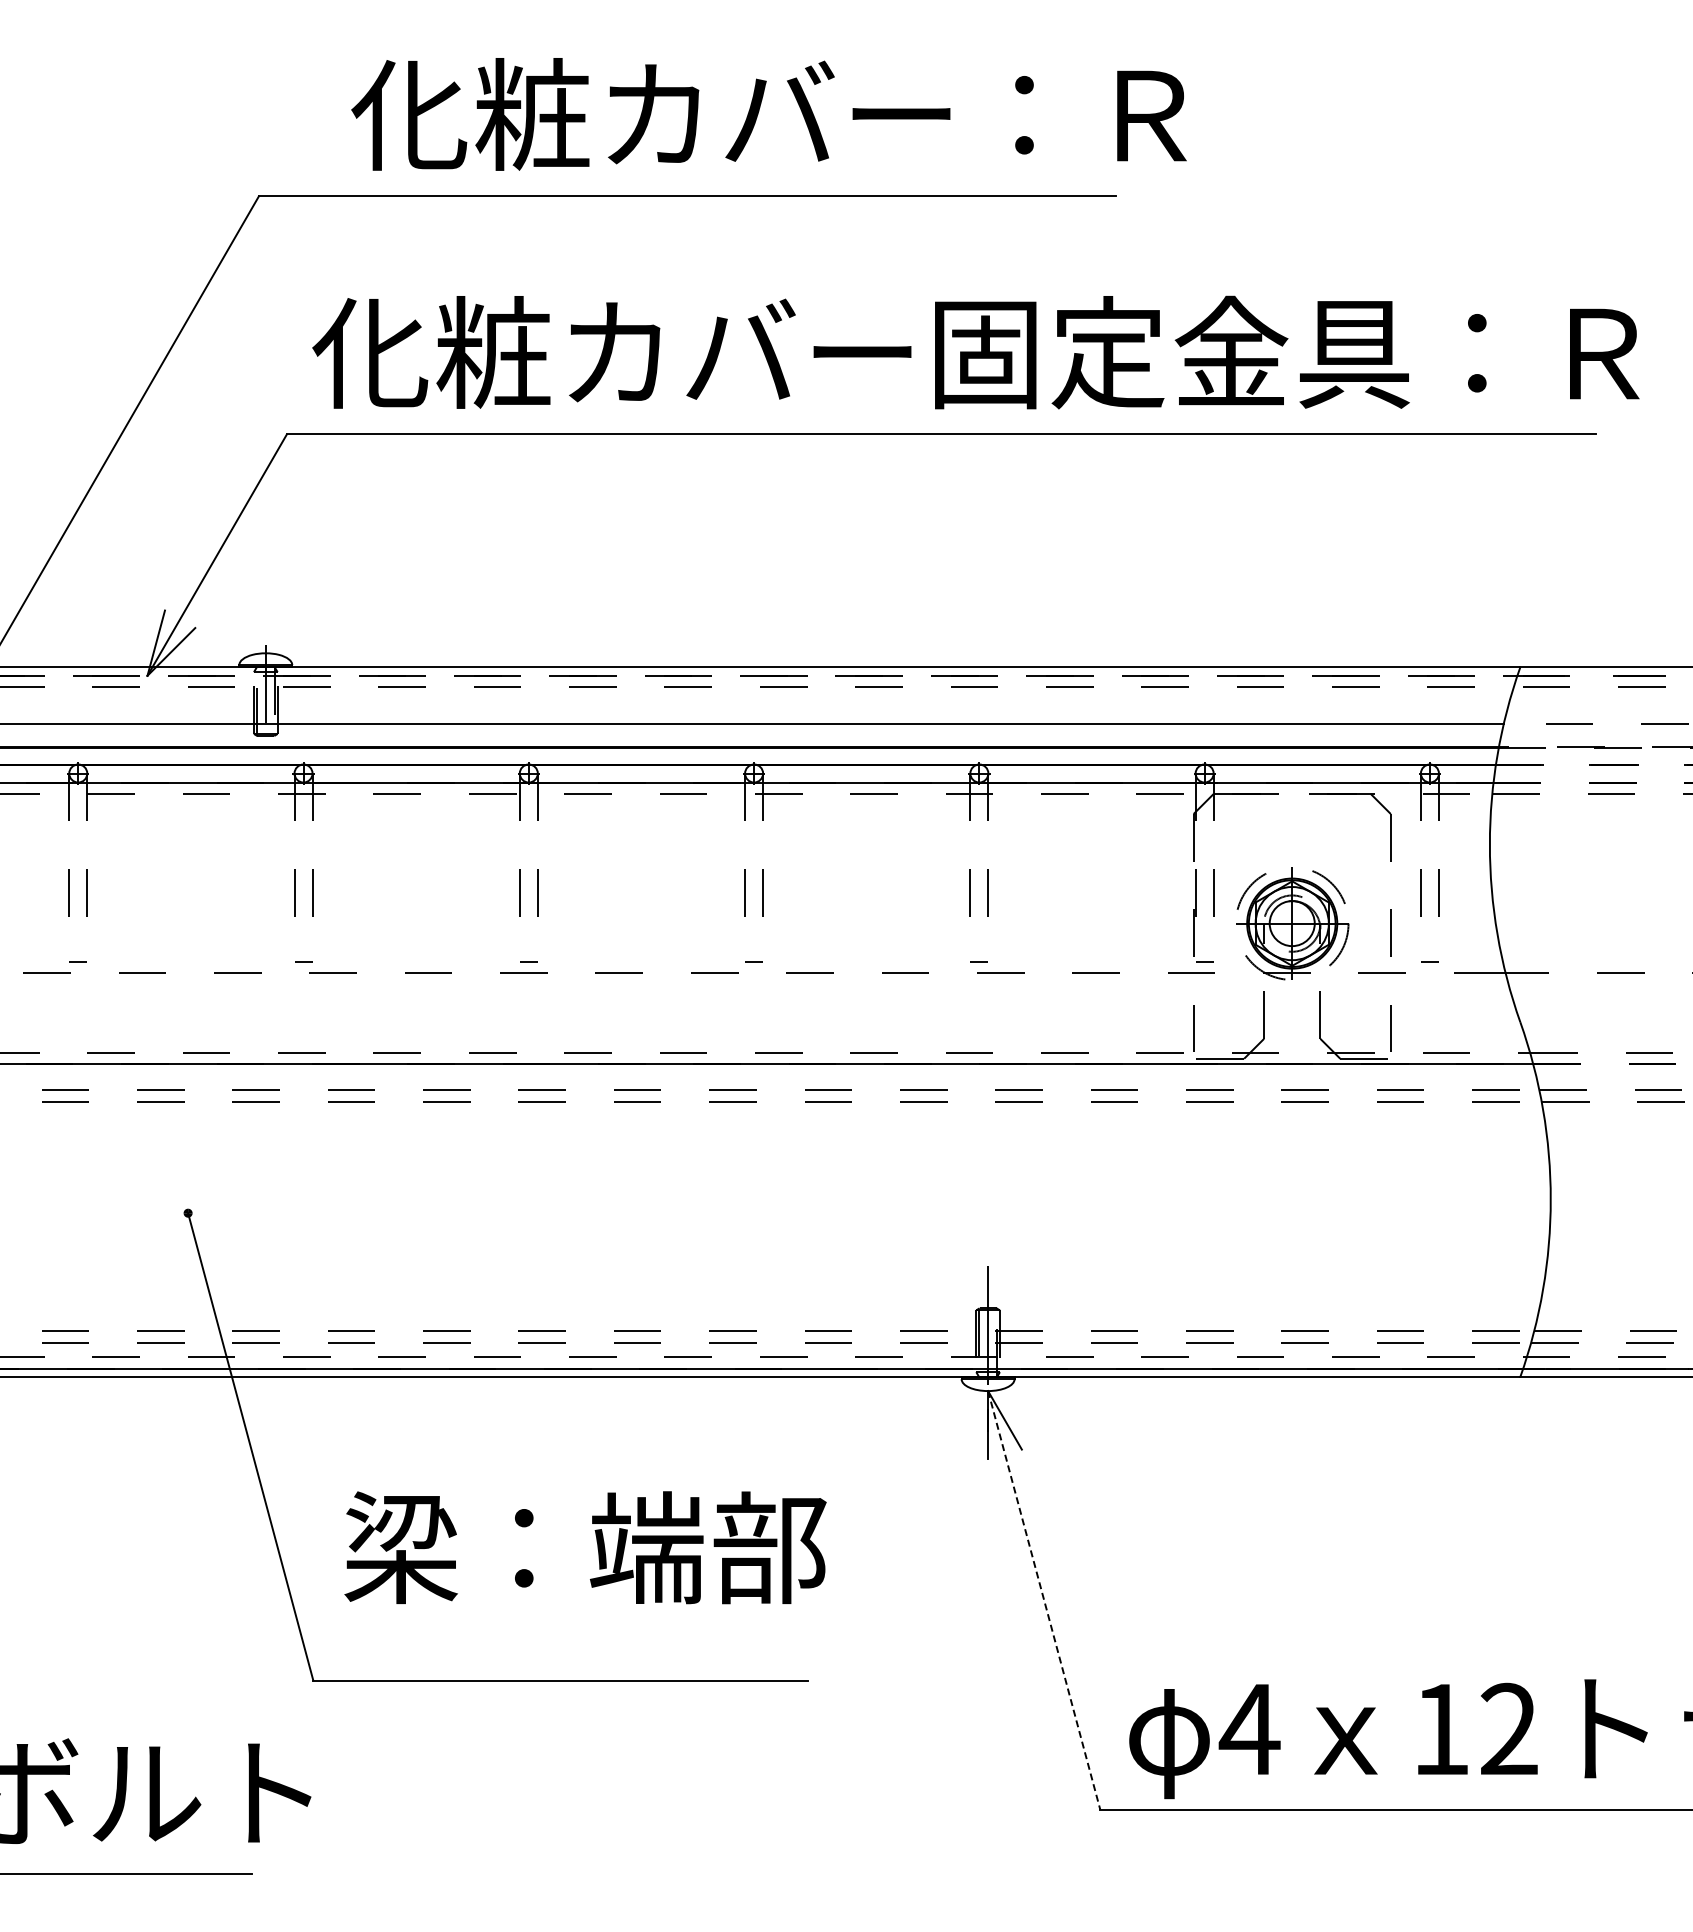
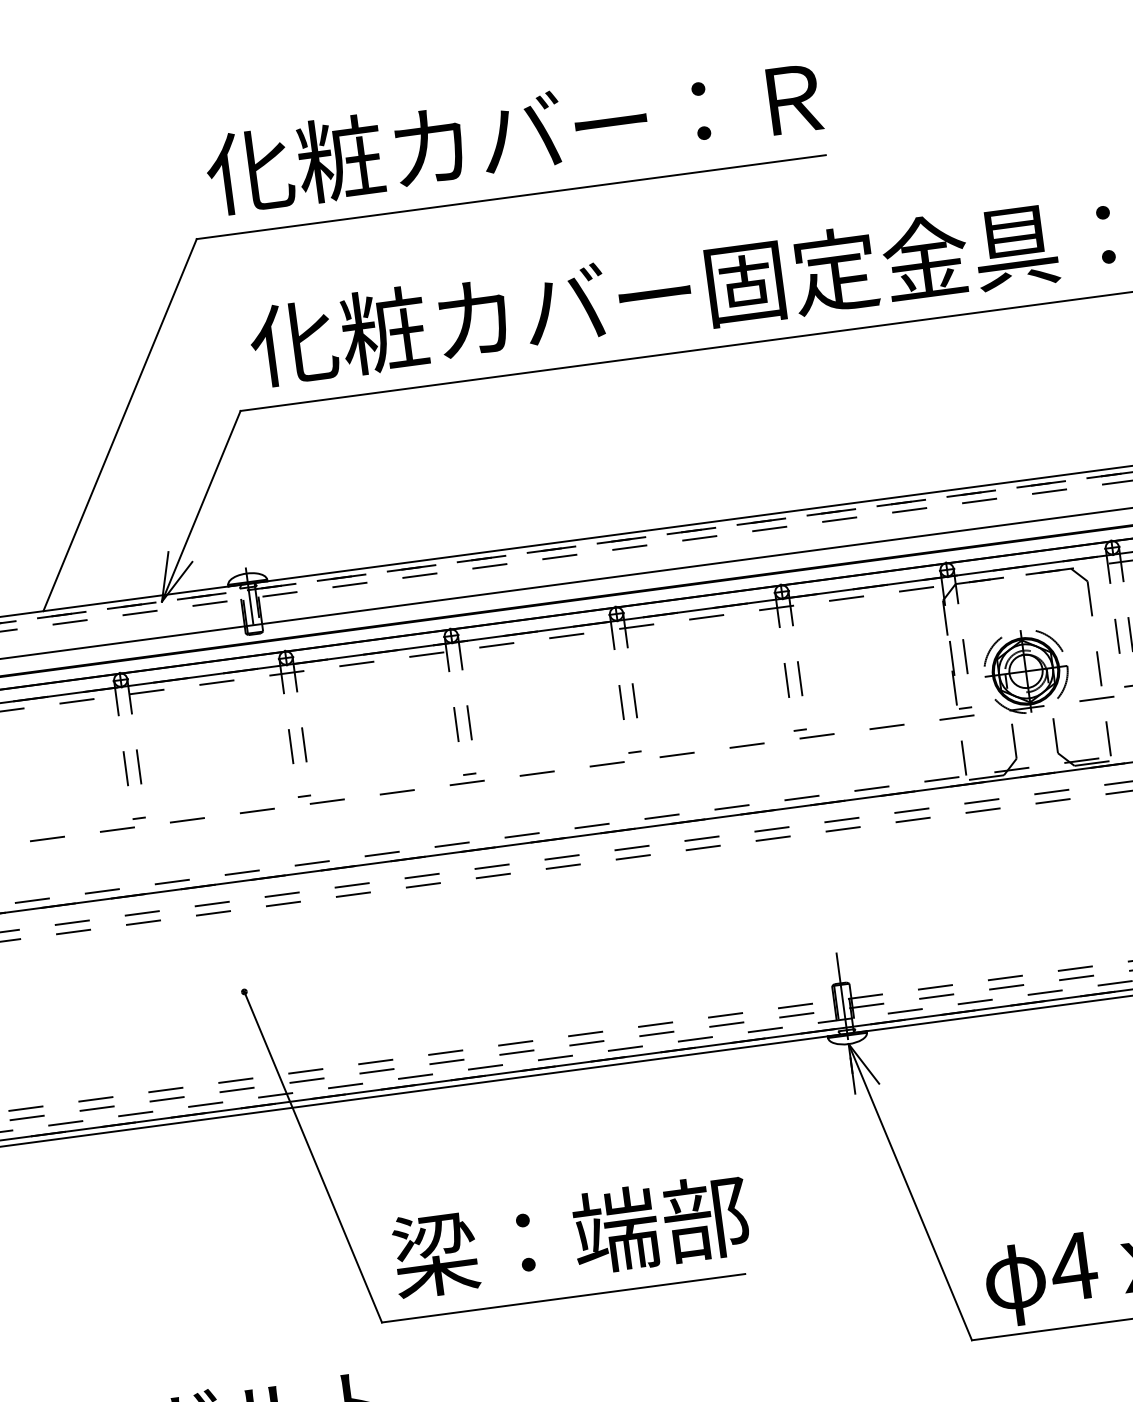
text: (768, 114) -> (513, 135), moved
text: (585, 1547) -> (570, 1236), moved
line: (1044, 1600) -> (910, 1192), dashed -> solid

